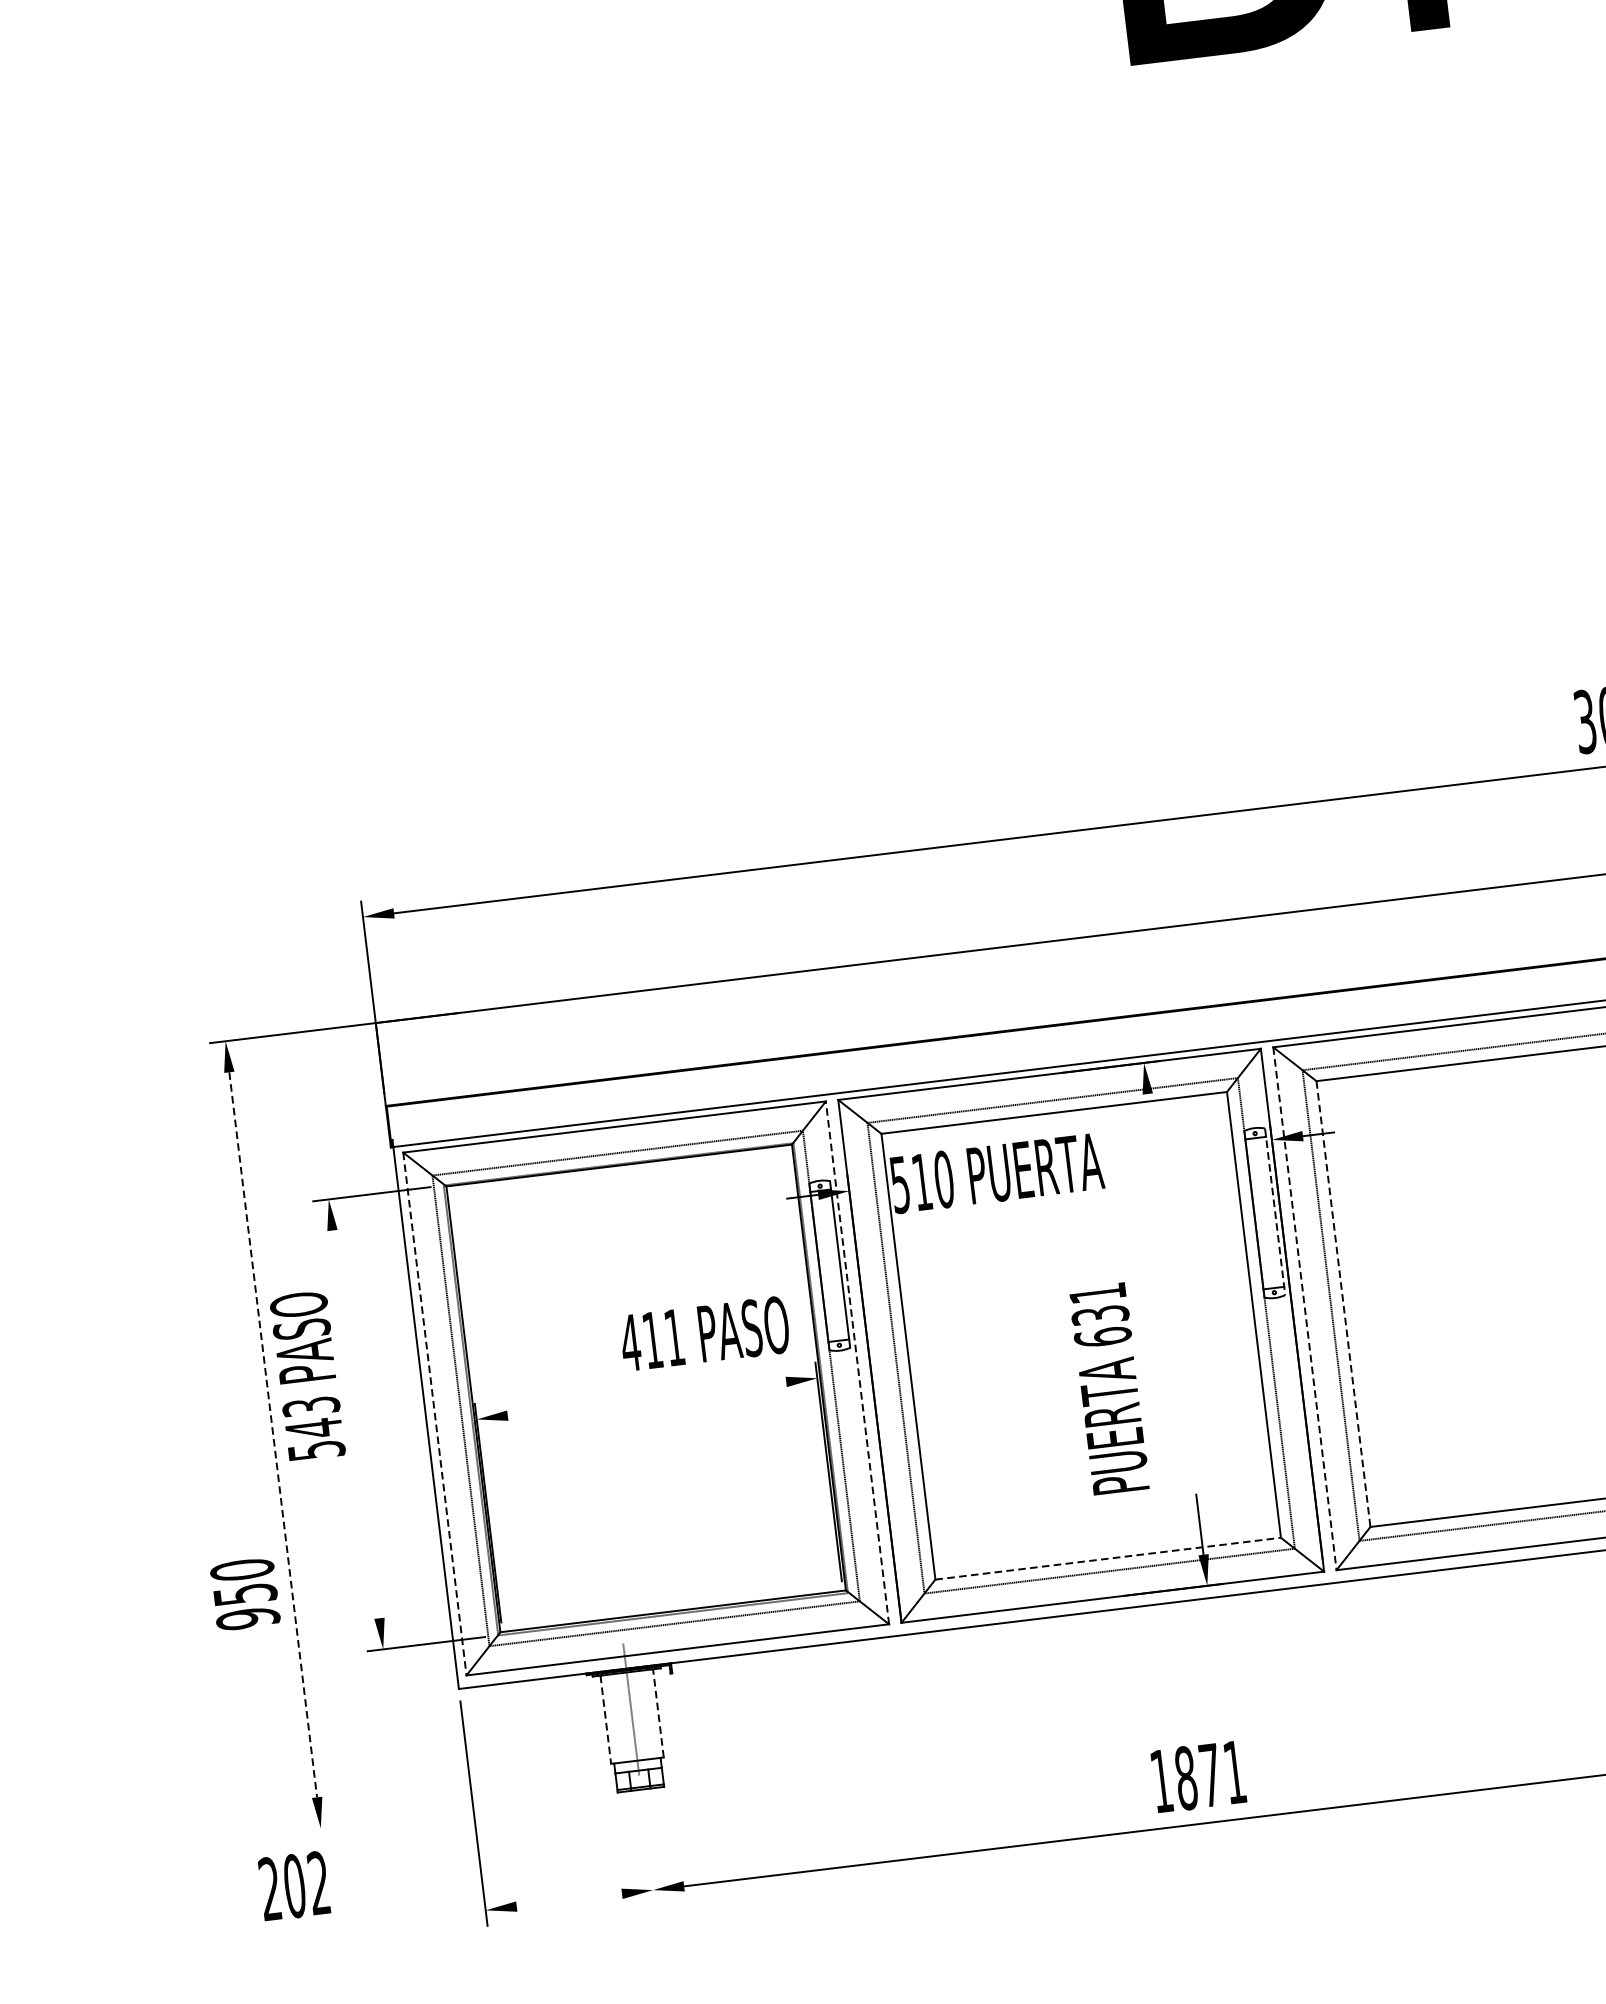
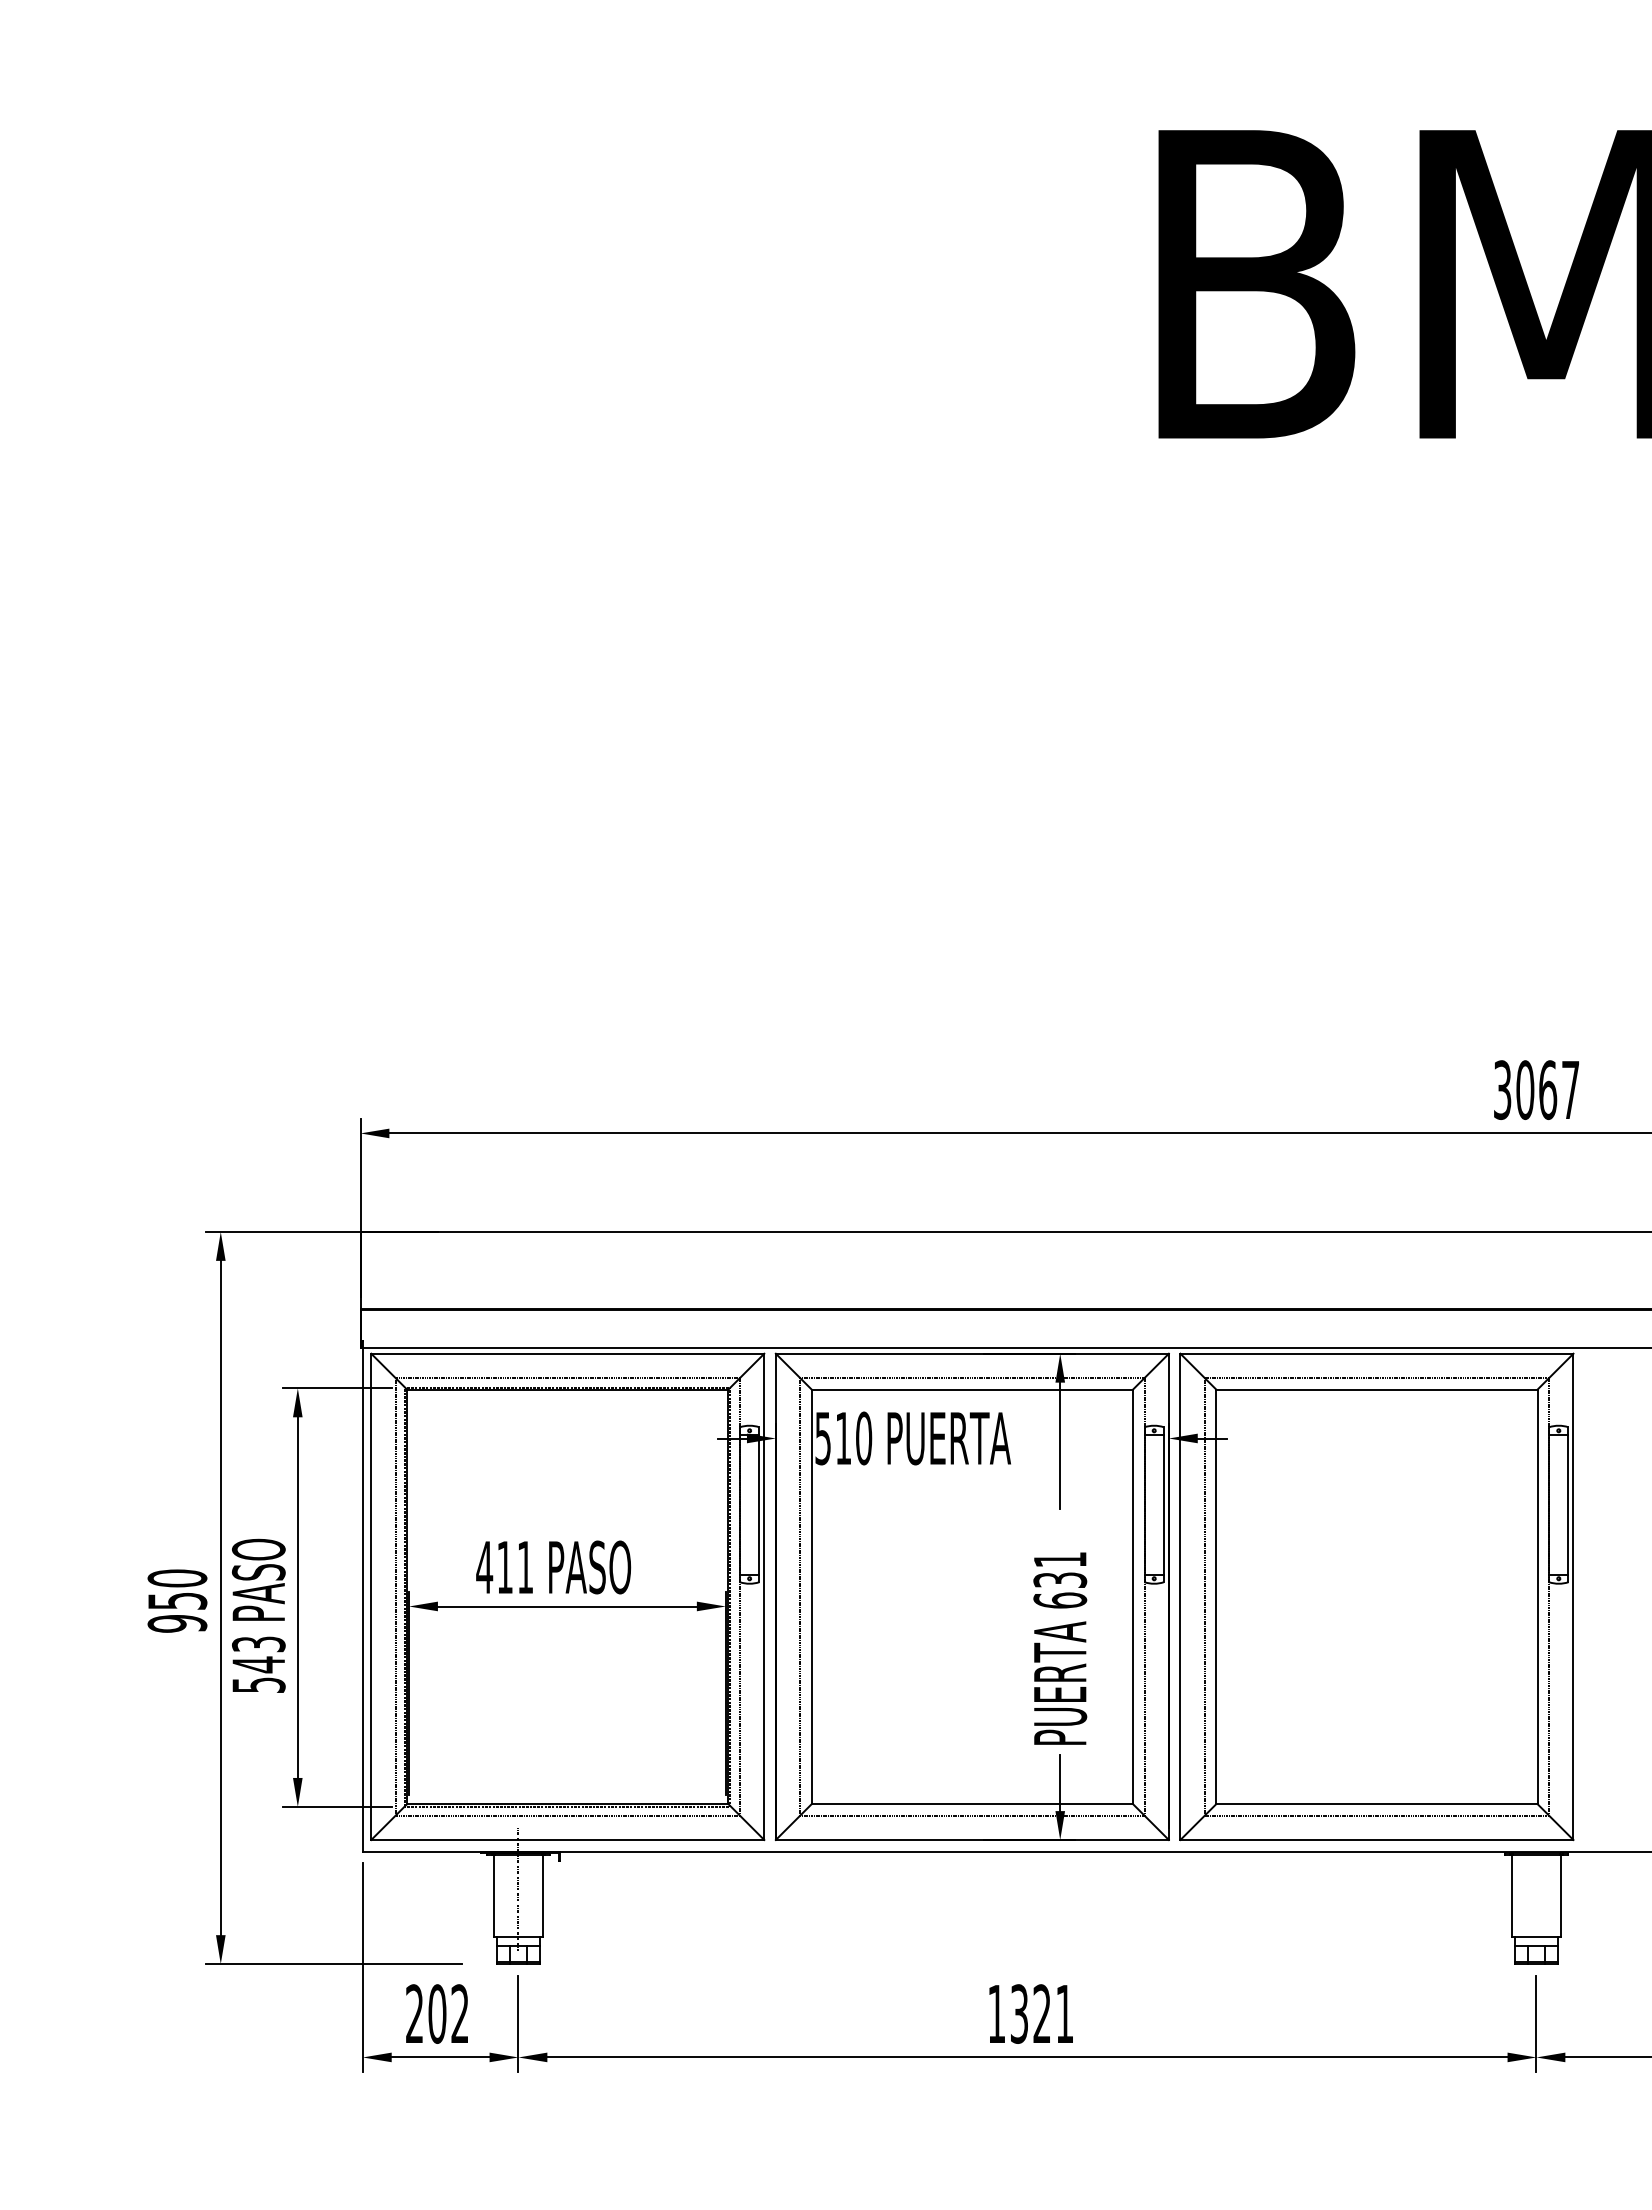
line: (1156, 1161) -> (1060, 1445), added
line: (1274, 1212) -> (1163, 1505), dashed -> solid
line: (1343, 1304) -> (1216, 1597), dashed -> solid
line: (1305, 1309) -> (1180, 1597), dashed -> solid
text: (704, 1334) -> (553, 1567), moved
line: (857, 1362) -> (764, 1596), dashed -> solid
text: (307, 1375) -> (258, 1615), moved
text: (1109, 1388) -> (1060, 1648), moved
line: (646, 1398) -> (566, 1606), added
line: (435, 1414) -> (371, 1597), dashed -> solid
line: (355, 1424) -> (297, 1597), added
line: (272, 1435) -> (220, 1598), dashed -> solid
line: (1108, 1559) -> (972, 1804), dashed -> solid
text: (245, 1593) -> (177, 1600), moved
line: (657, 1712) -> (542, 1895), dashed -> solid
line: (606, 1720) -> (494, 1896), dashed -> solid
text: (1197, 1776) -> (1030, 2013), 1871 -> 1321
line: (443, 1814) -> (334, 1964), added
line: (648, 1853) -> (518, 2023), added
text: (293, 1885) -> (436, 2013), moved
line: (569, 1900) -> (440, 2057), added

